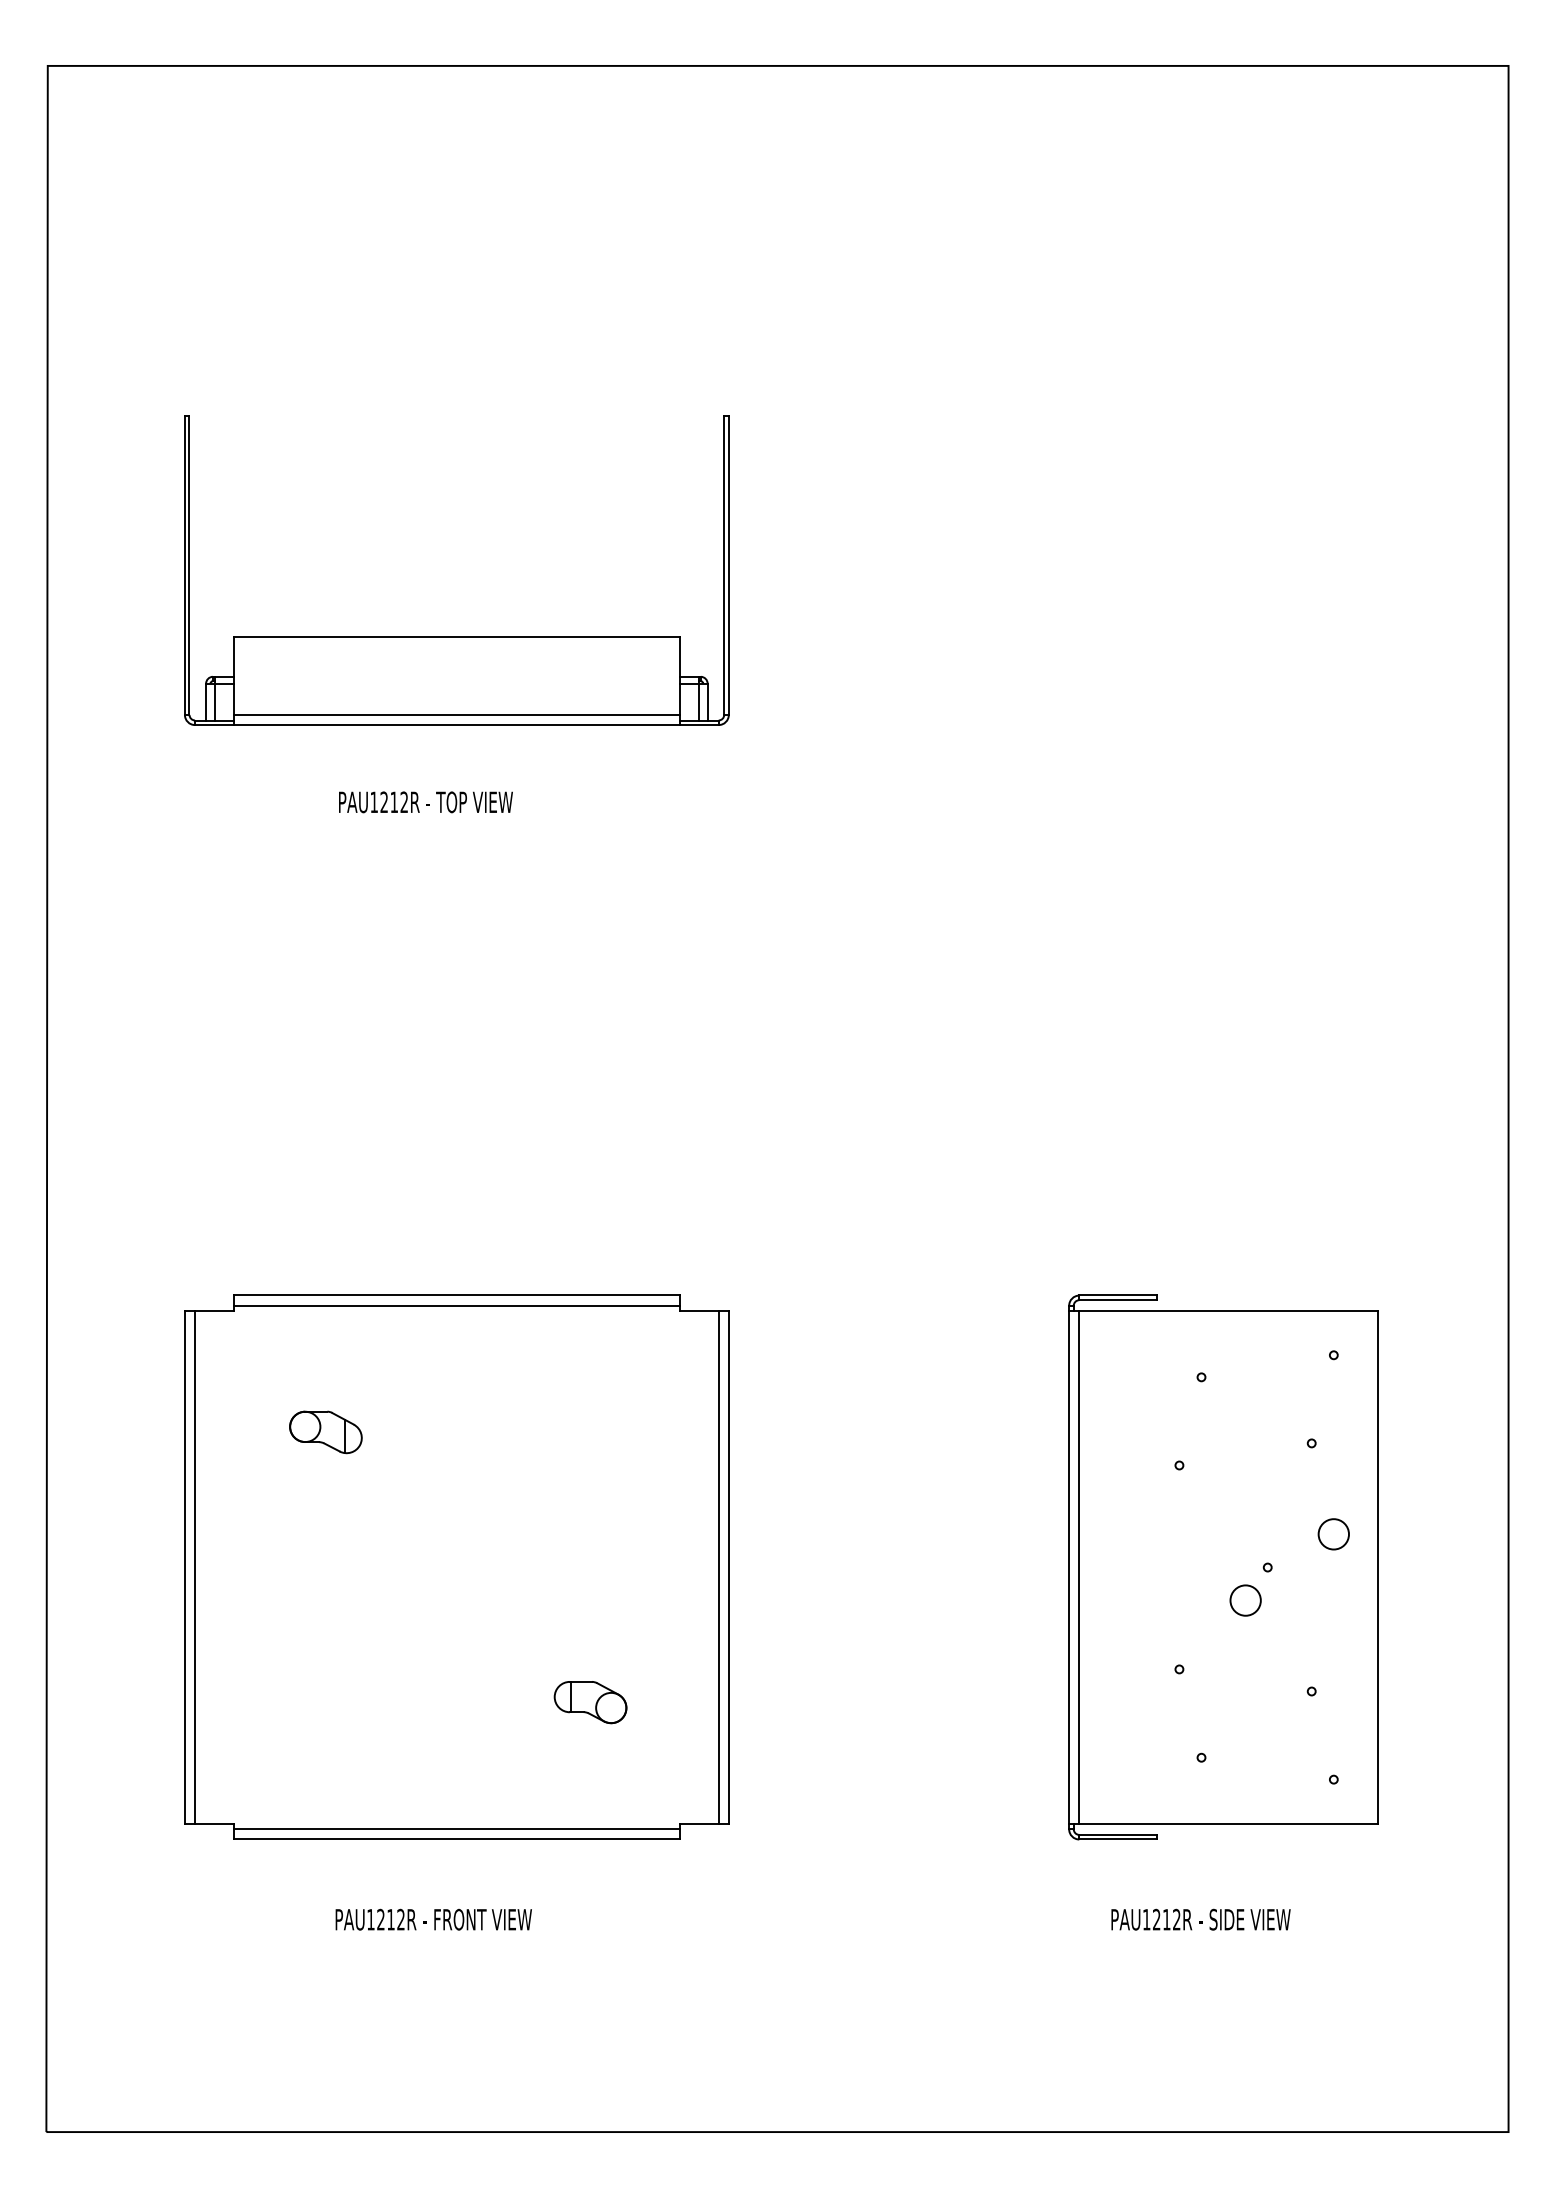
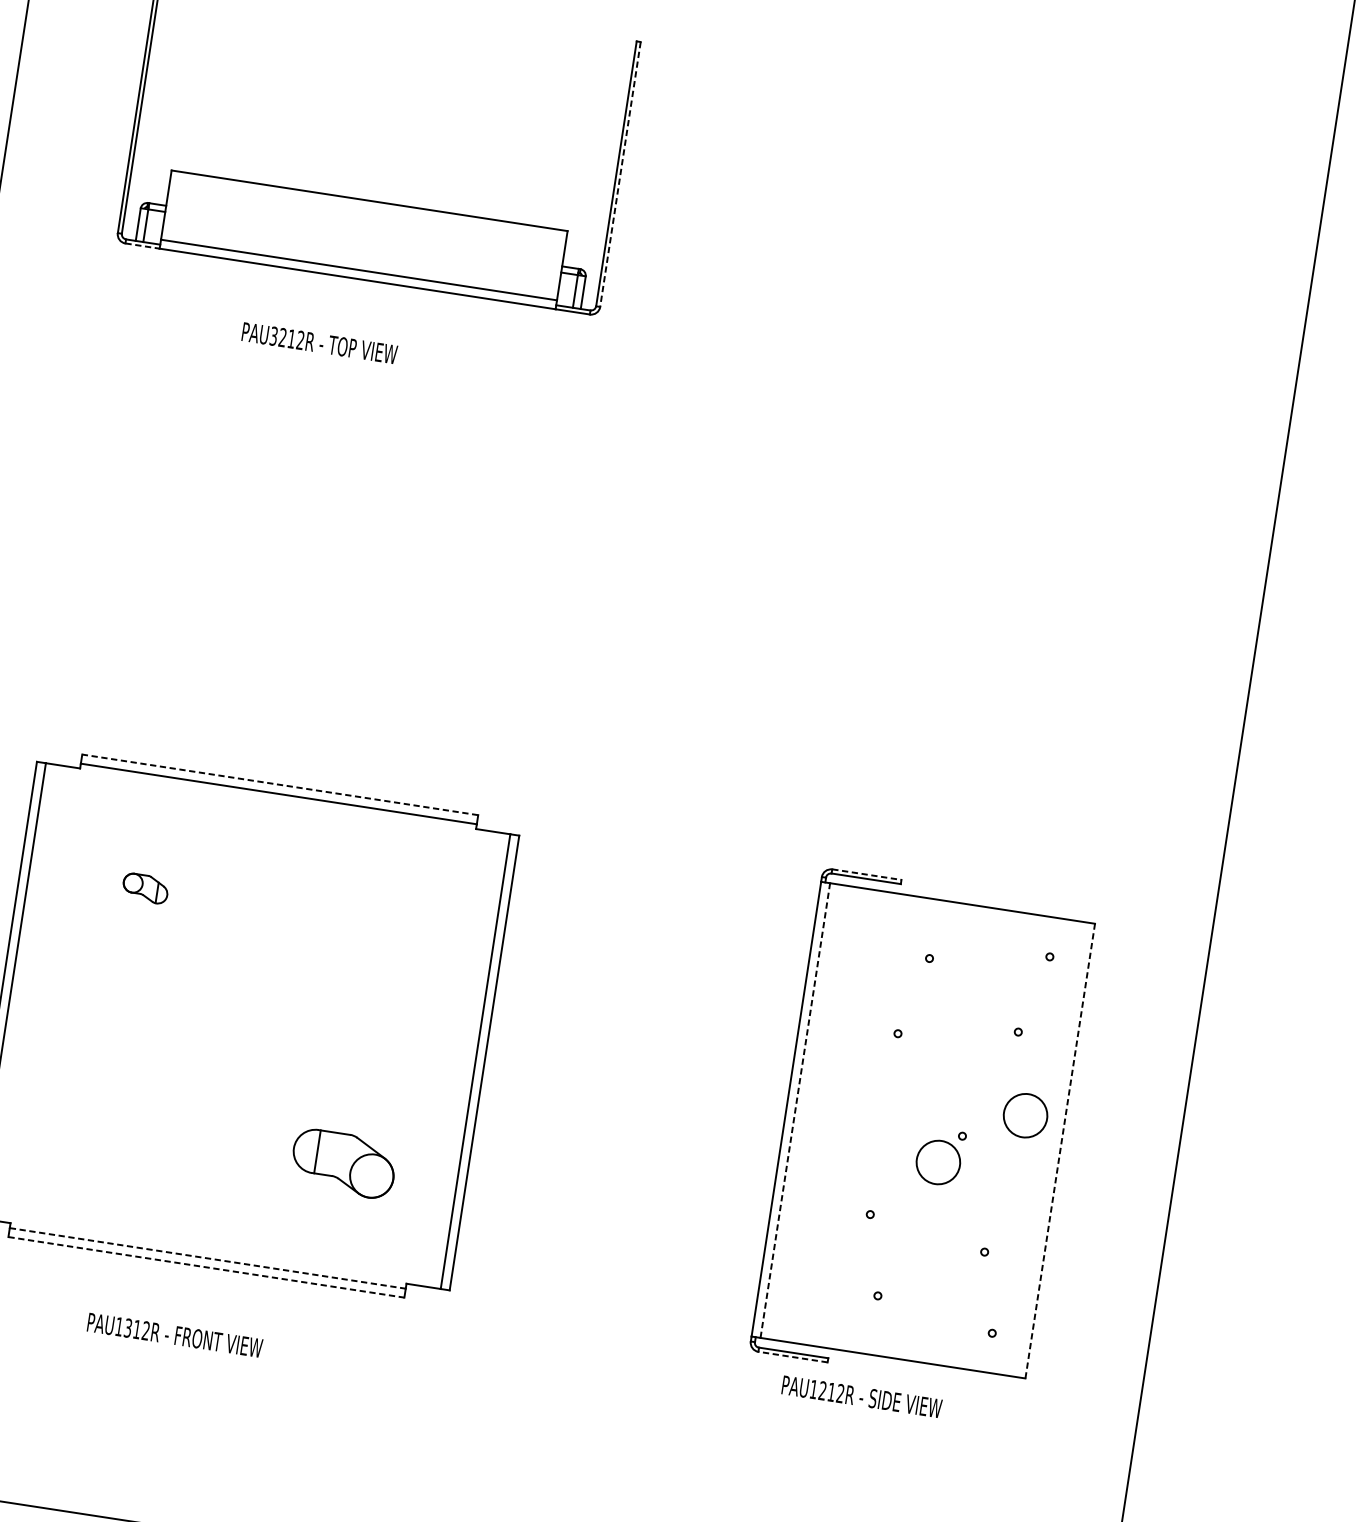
line: (728, 566) -> (620, 175), solid -> dashed
line: (214, 725) -> (142, 246), solid -> dashed
text: (373, 802) -> (273, 336), PAU1212R -> PAU3212R
line: (456, 1295) -> (279, 784), solid -> dashed
line: (1118, 1295) -> (867, 874), solid -> dashed
part: (325, 1432) -> (145, 888), size x0.7
circle: (1333, 1534) -> (1025, 1115), size x1.6
line: (1079, 1566) -> (795, 1109), solid -> dashed
line: (1377, 1566) -> (1059, 1150), solid -> dashed
circle: (1245, 1600) -> (938, 1162), size x1.6
part: (590, 1702) -> (343, 1164), size x1.6
line: (457, 1829) -> (208, 1258), solid -> dashed
line: (457, 1839) -> (206, 1267), solid -> dashed
line: (1117, 1839) -> (792, 1357), solid -> dashed
text: (380, 1919) -> (127, 1327), PAU1212R -> PAU1312R
text: (1200, 1919) -> (861, 1396), moved

